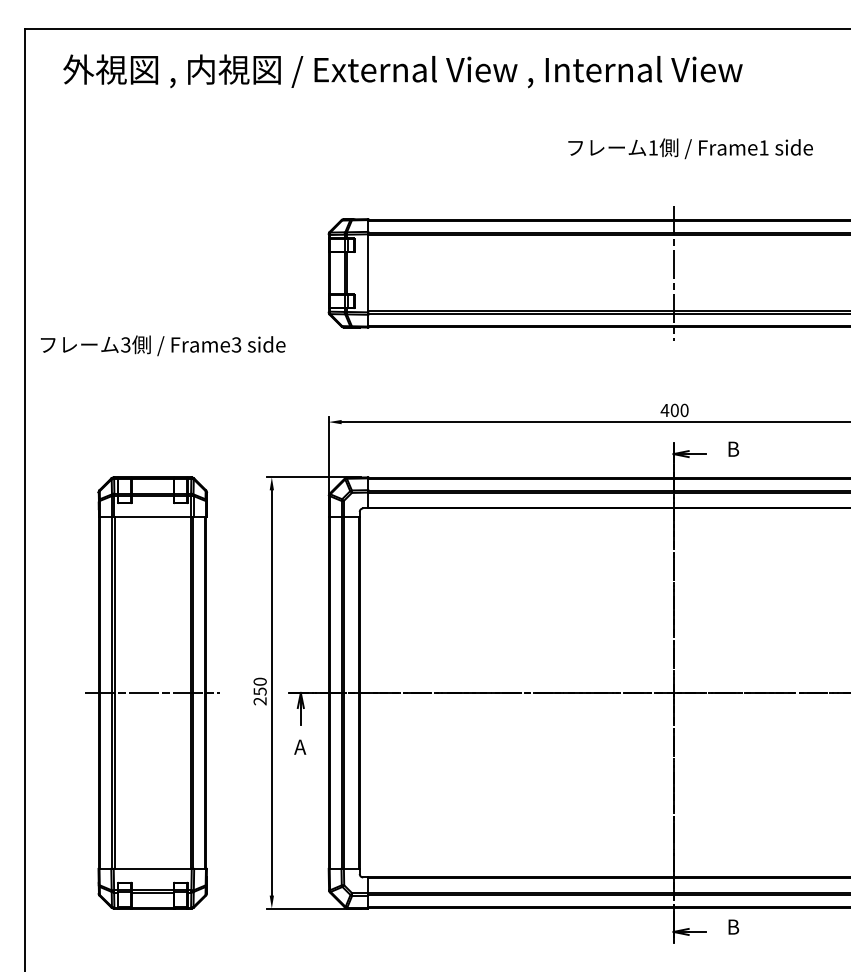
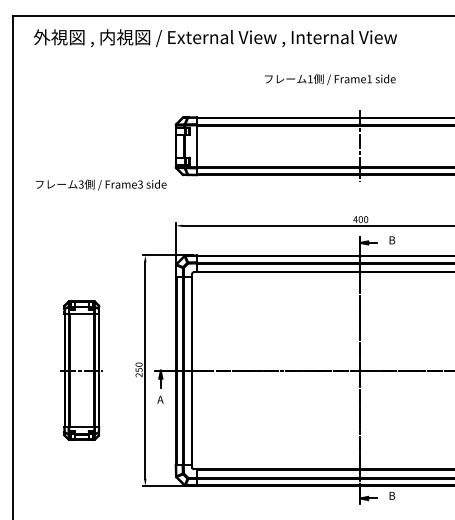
text: (691, 148) -> (330, 79), moved
text: (161, 344) -> (100, 184), moved
part: (152, 692) -> (81, 370), size x0.6

